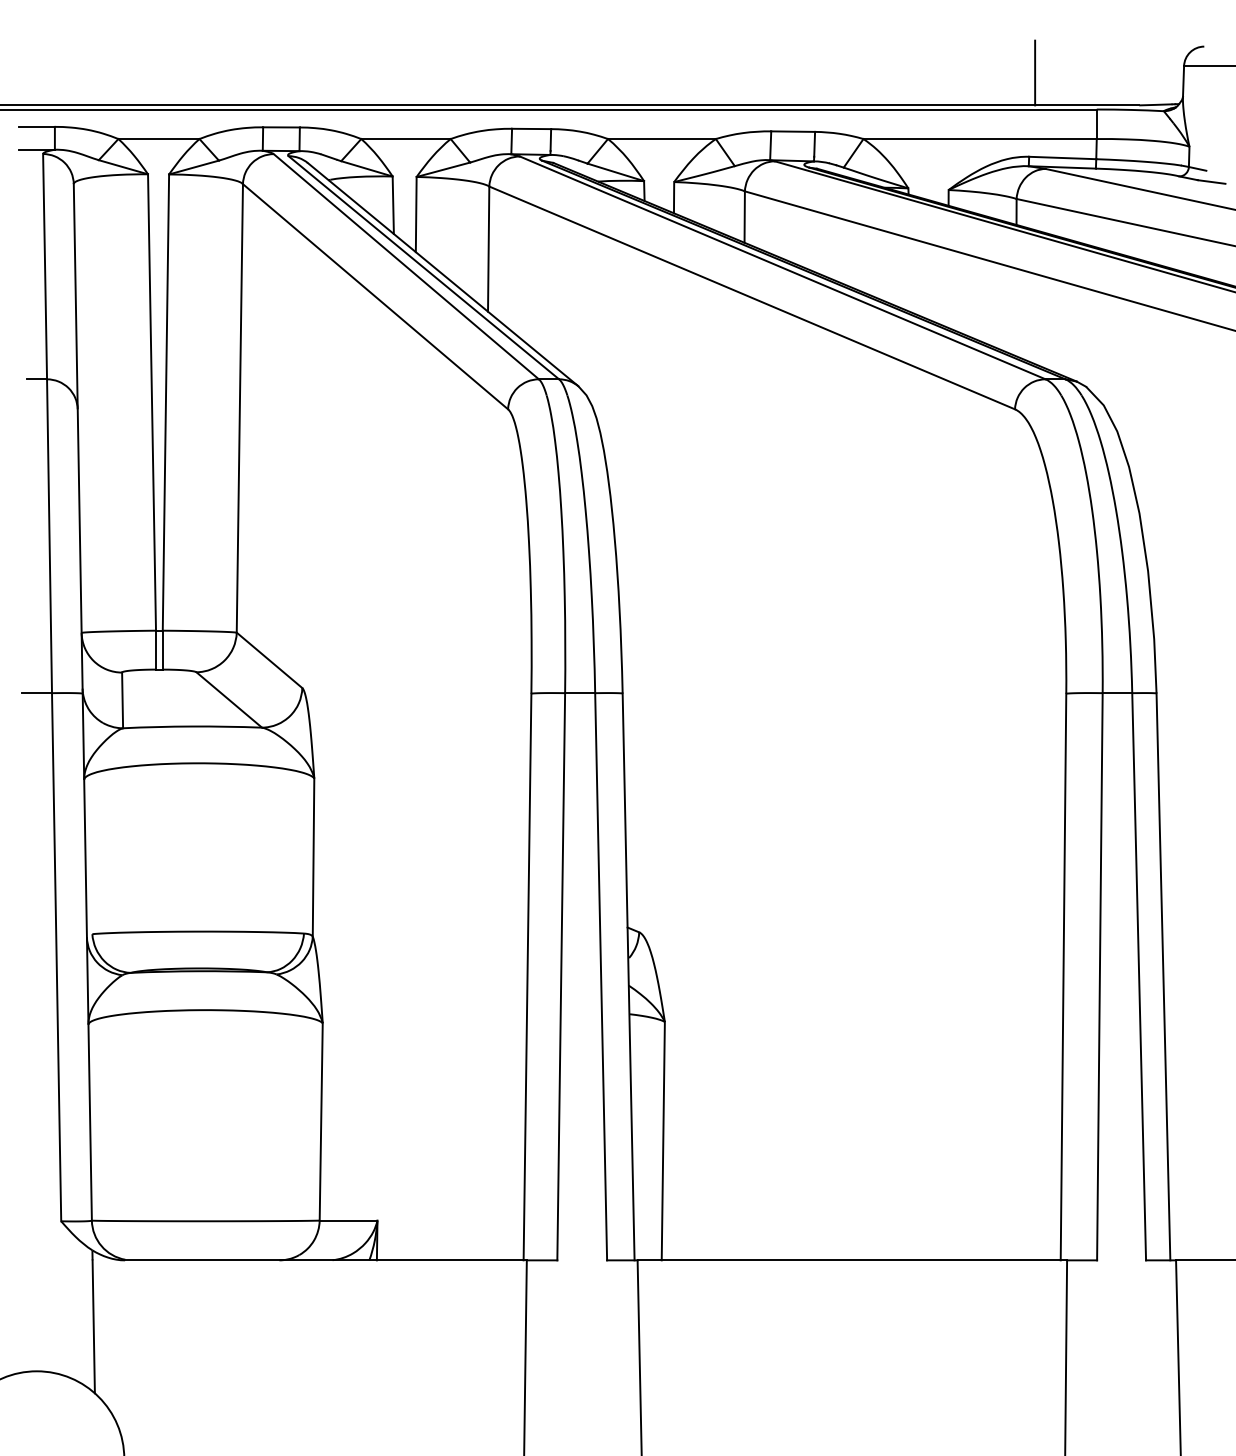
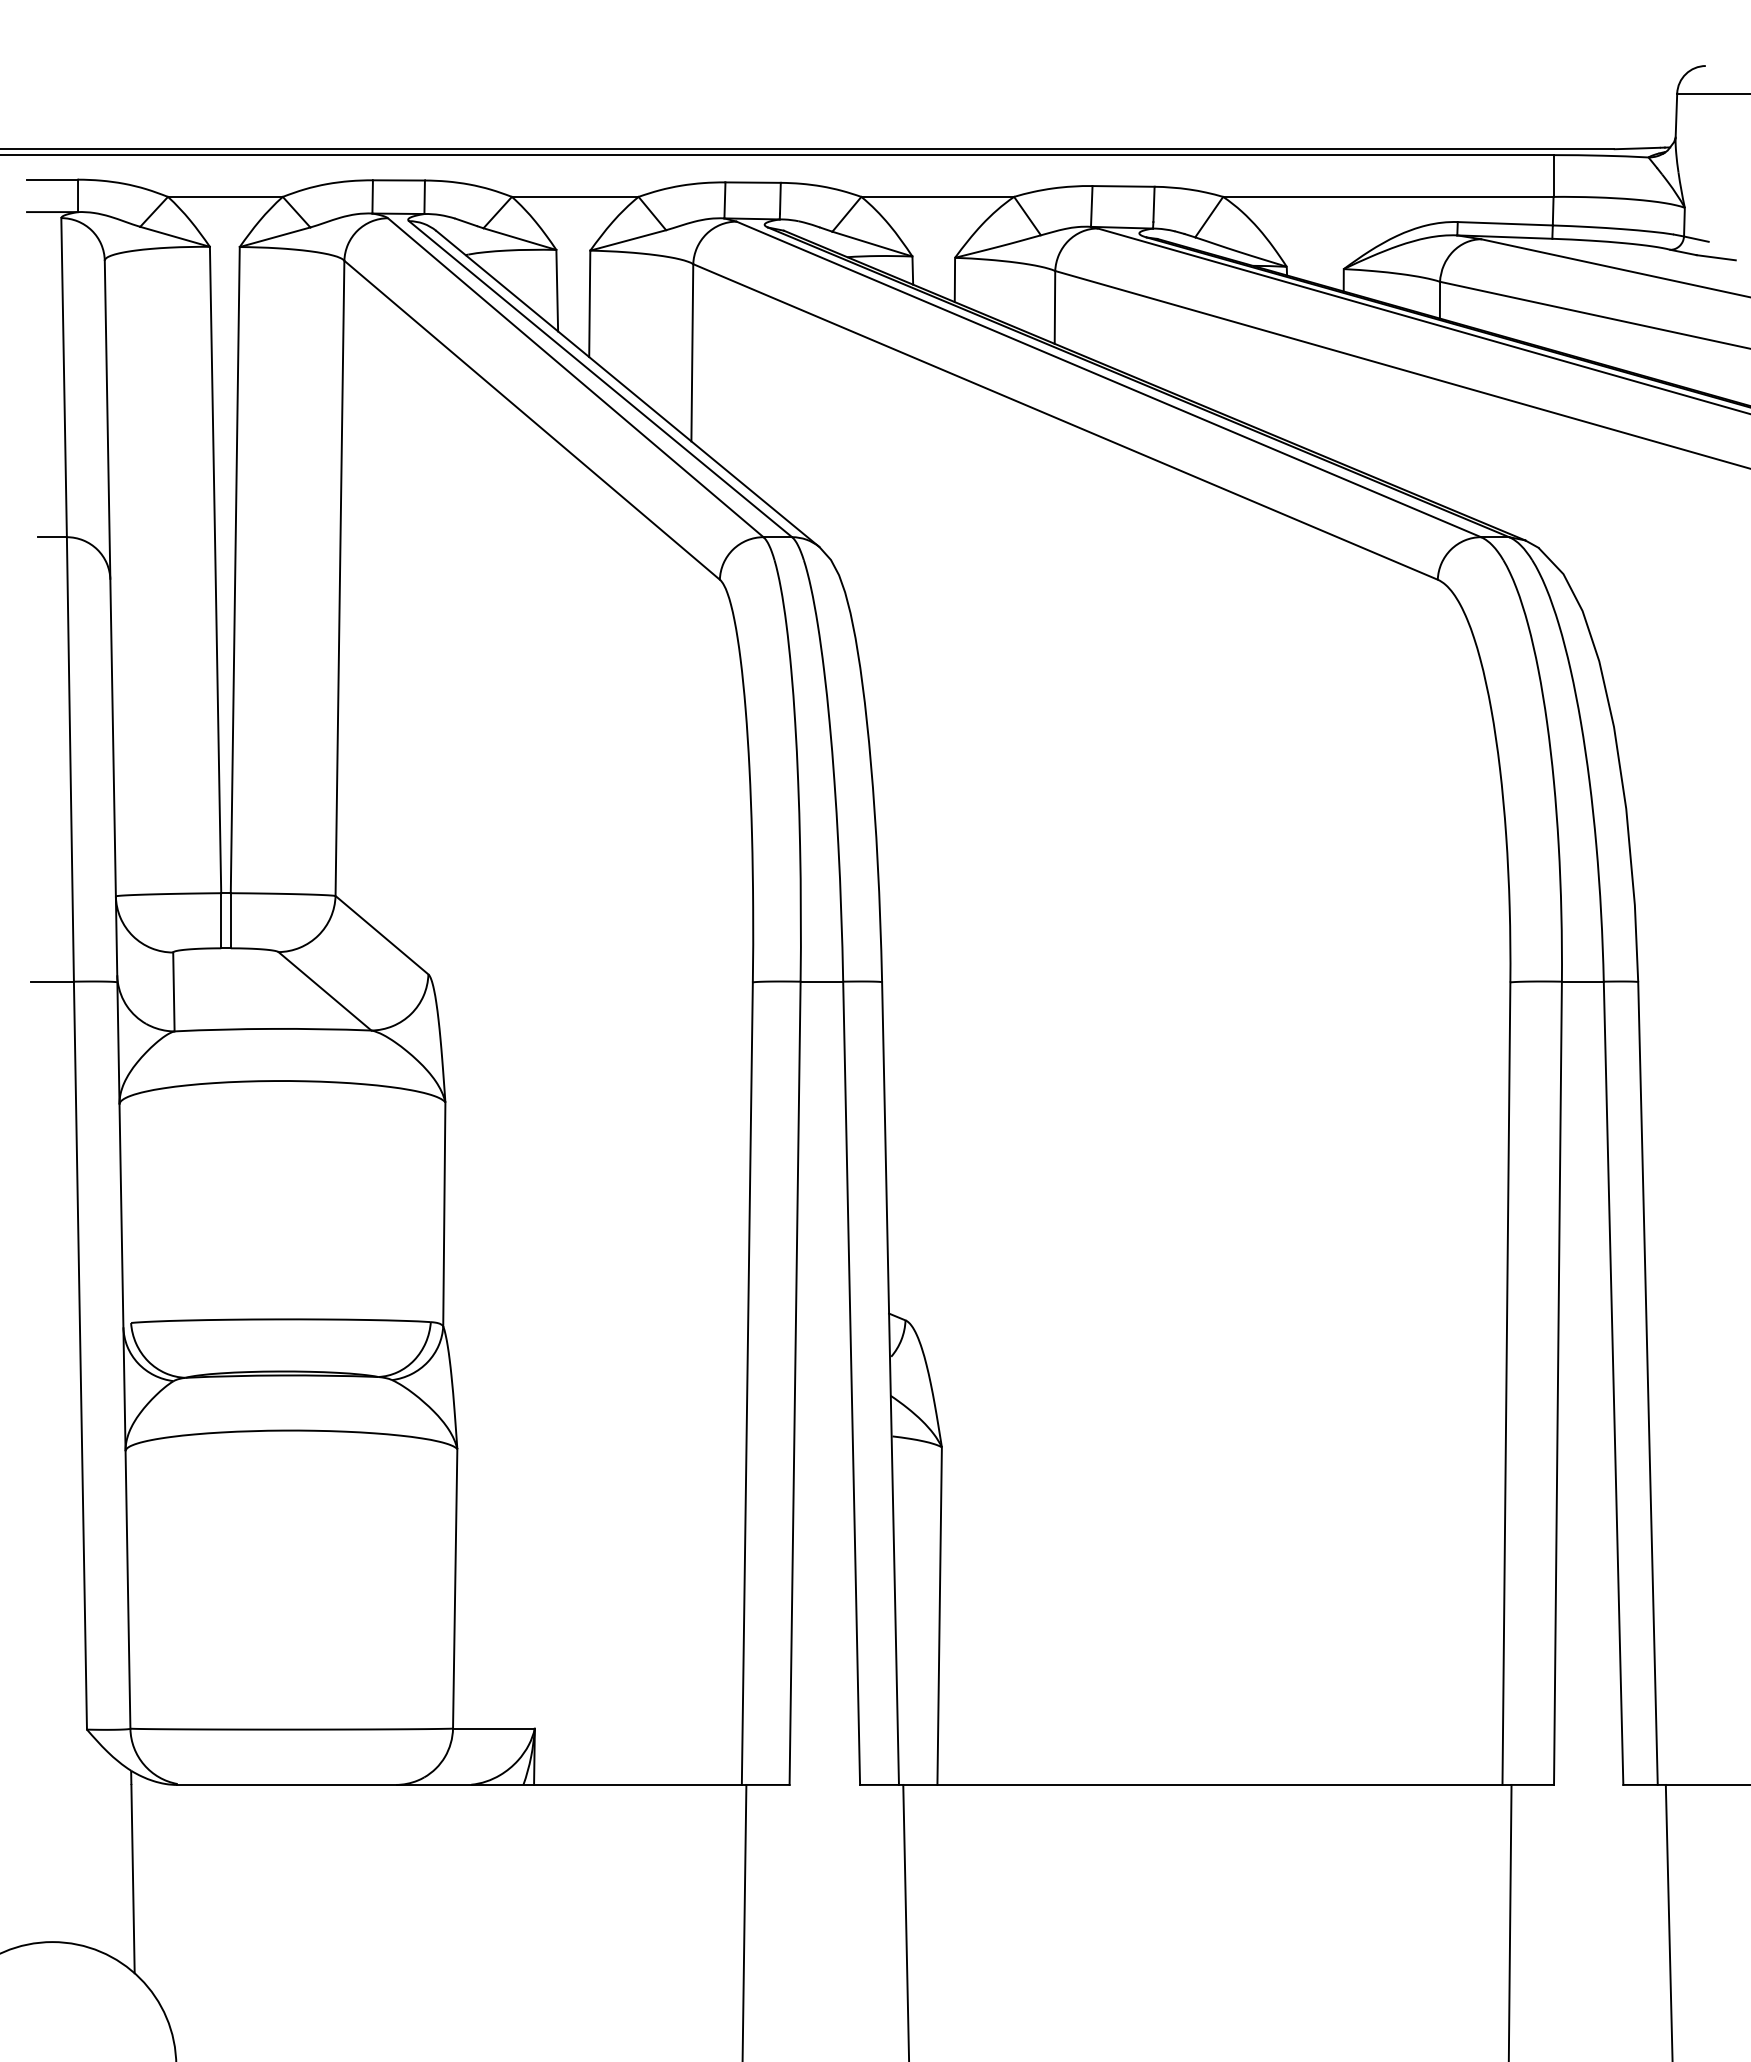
line: (1035, 73) -> (1466, 103), removed

